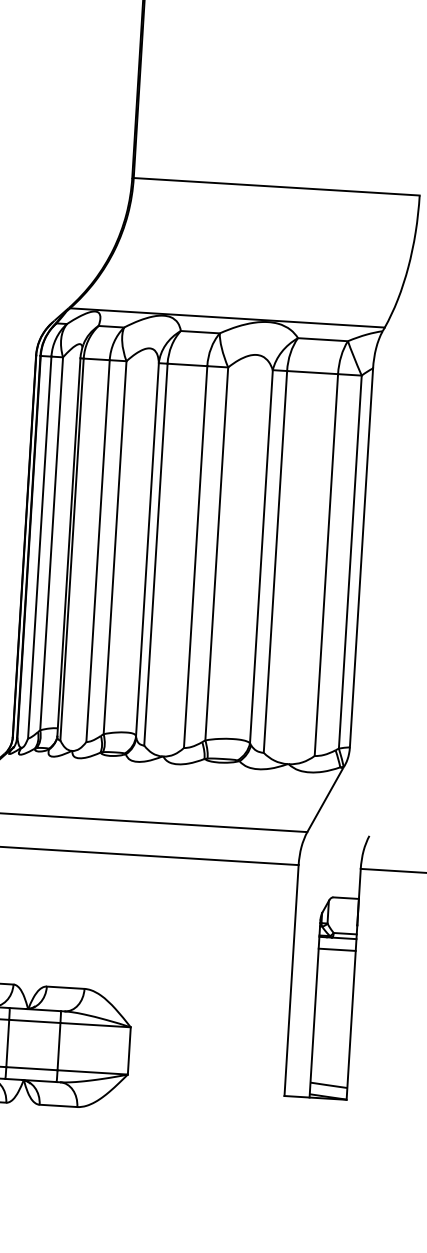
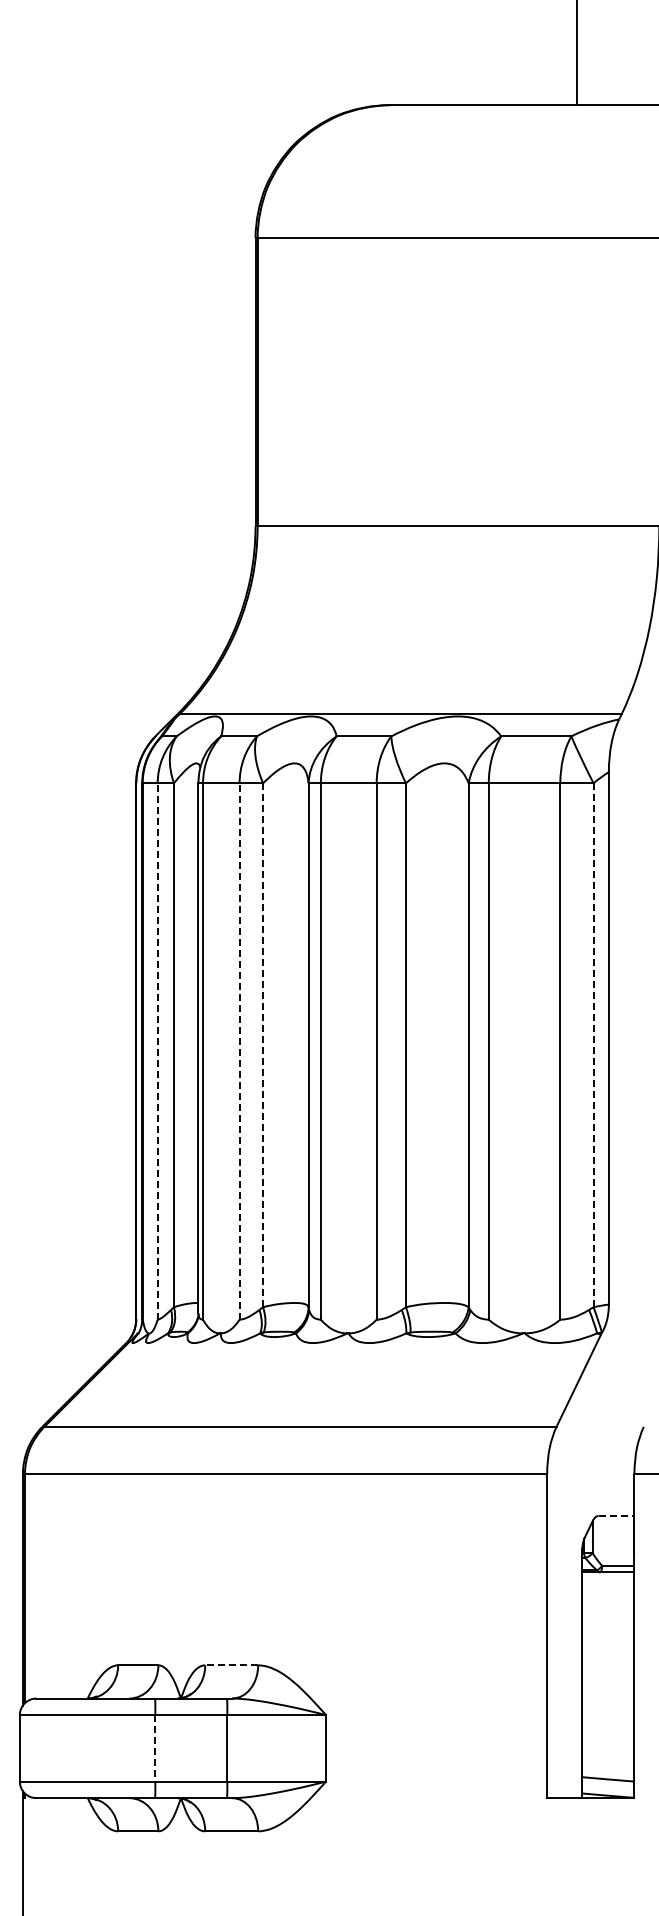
line: (39, 546) -> (157, 1050), solid -> dashed
line: (115, 547) -> (263, 1045), solid -> dashed
line: (98, 550) -> (239, 1050), solid -> dashed
line: (350, 562) -> (593, 1045), solid -> dashed
line: (346, 897) -> (616, 1515), solid -> dashed
line: (337, 950) -> (608, 1589), removed
line: (65, 987) -> (231, 1665), solid -> dashed
line: (7, 1043) -> (155, 1748), solid -> dashed

